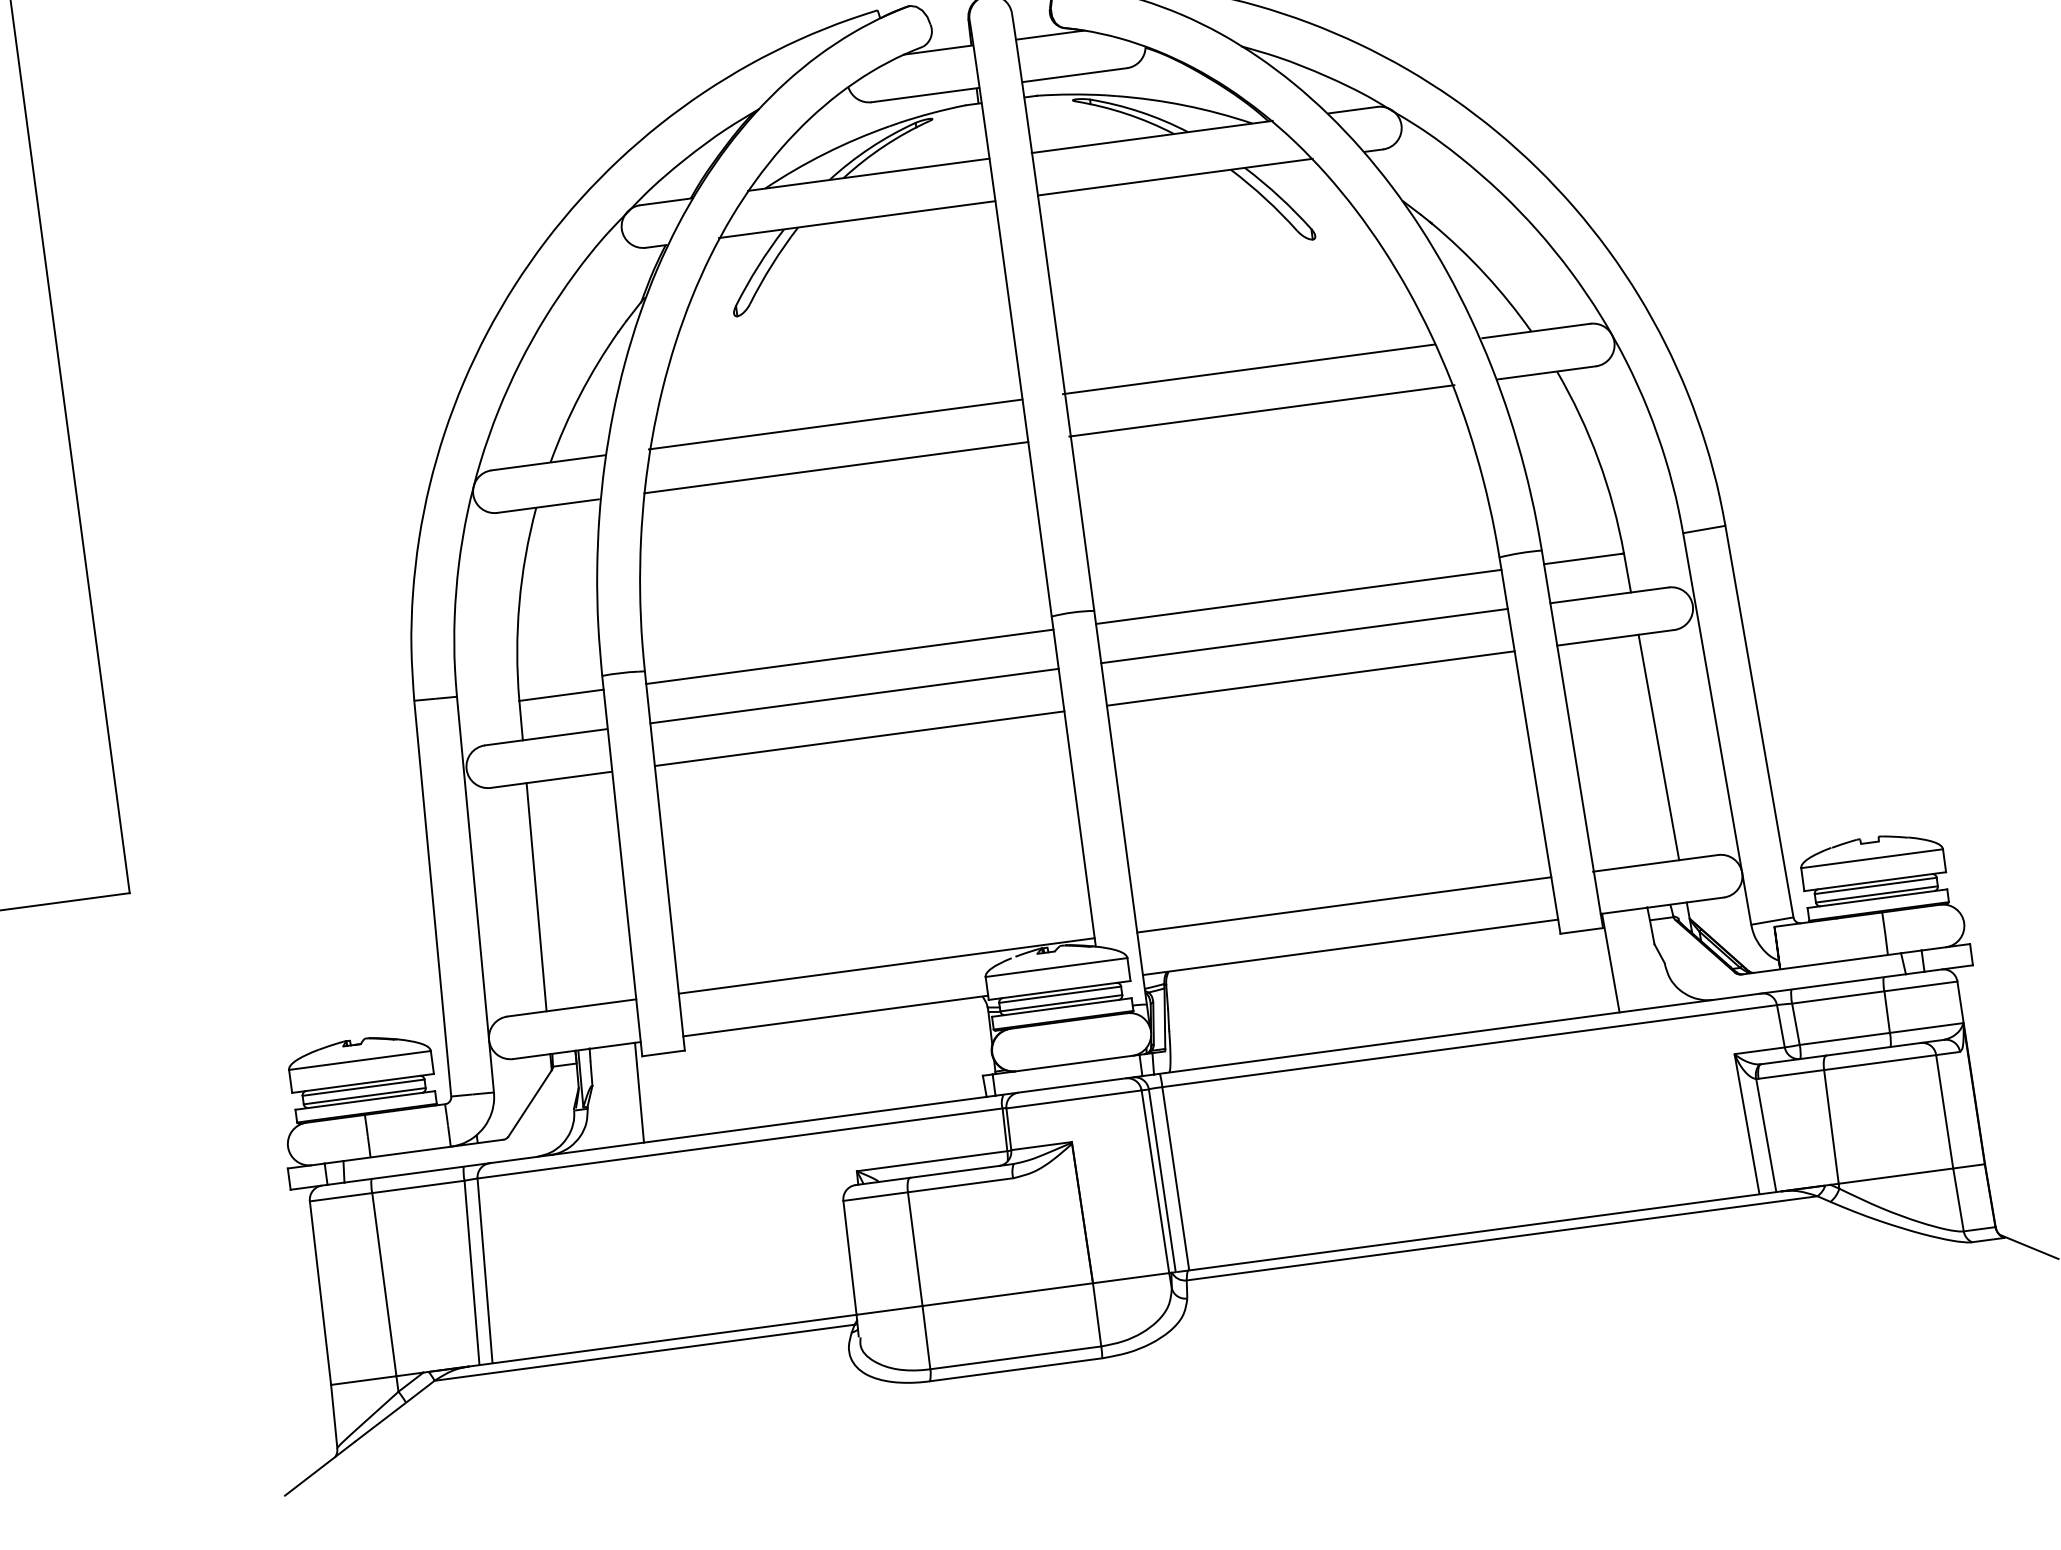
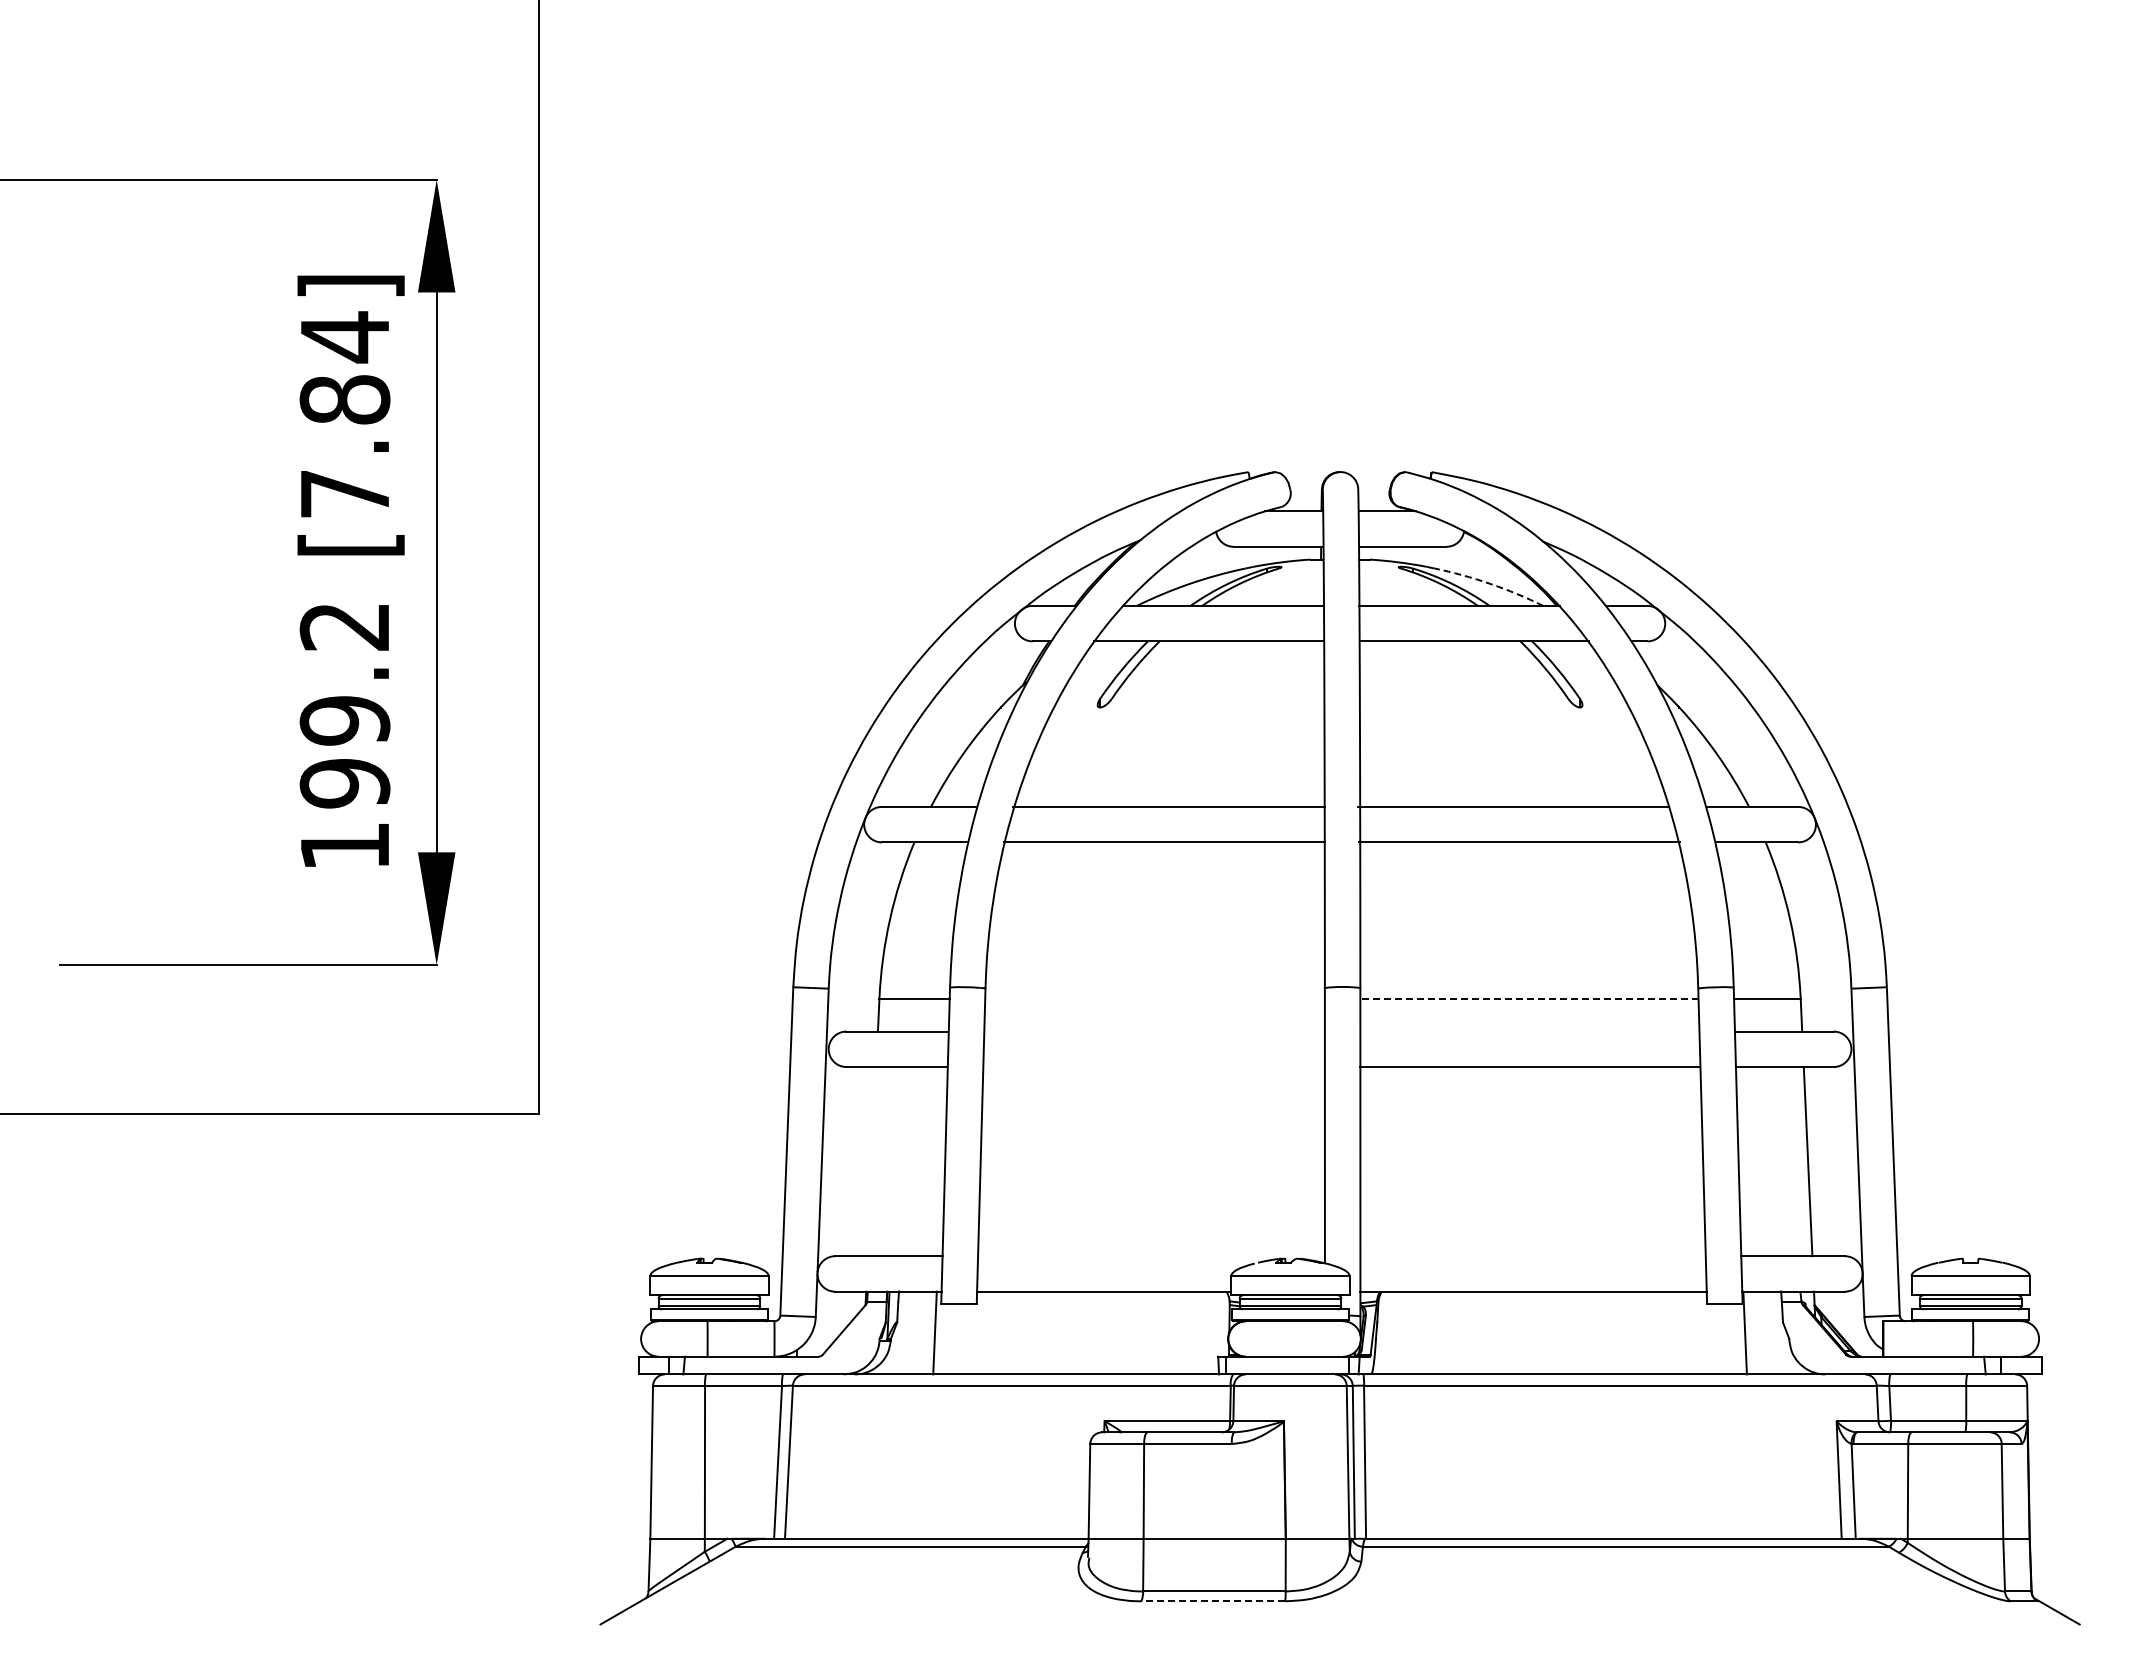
arc: (1185, 105) -> (1490, 583), solid -> dashed
line: (1297, 596) -> (1528, 998), solid -> dashed
line: (1304, 636) -> (1529, 1031), removed
line: (849, 656) -> (1154, 998), removed
line: (854, 696) -> (1154, 1031), removed
line: (858, 739) -> (1153, 1067), removed
line: (535, 897) -> (871, 1161), removed
line: (1343, 905) -> (1532, 1256), removed
line: (886, 966) -> (1151, 1256), removed
line: (1016, 1370) -> (1213, 1601), solid -> dashed

